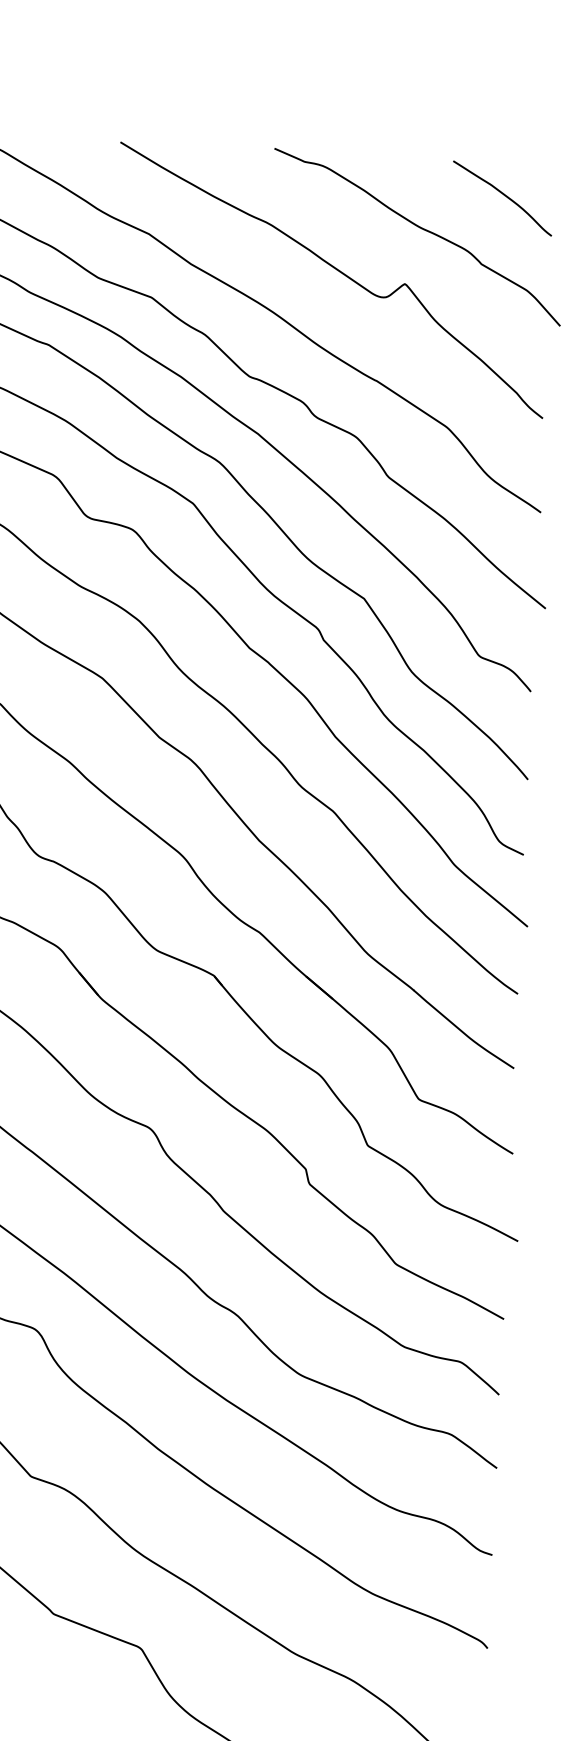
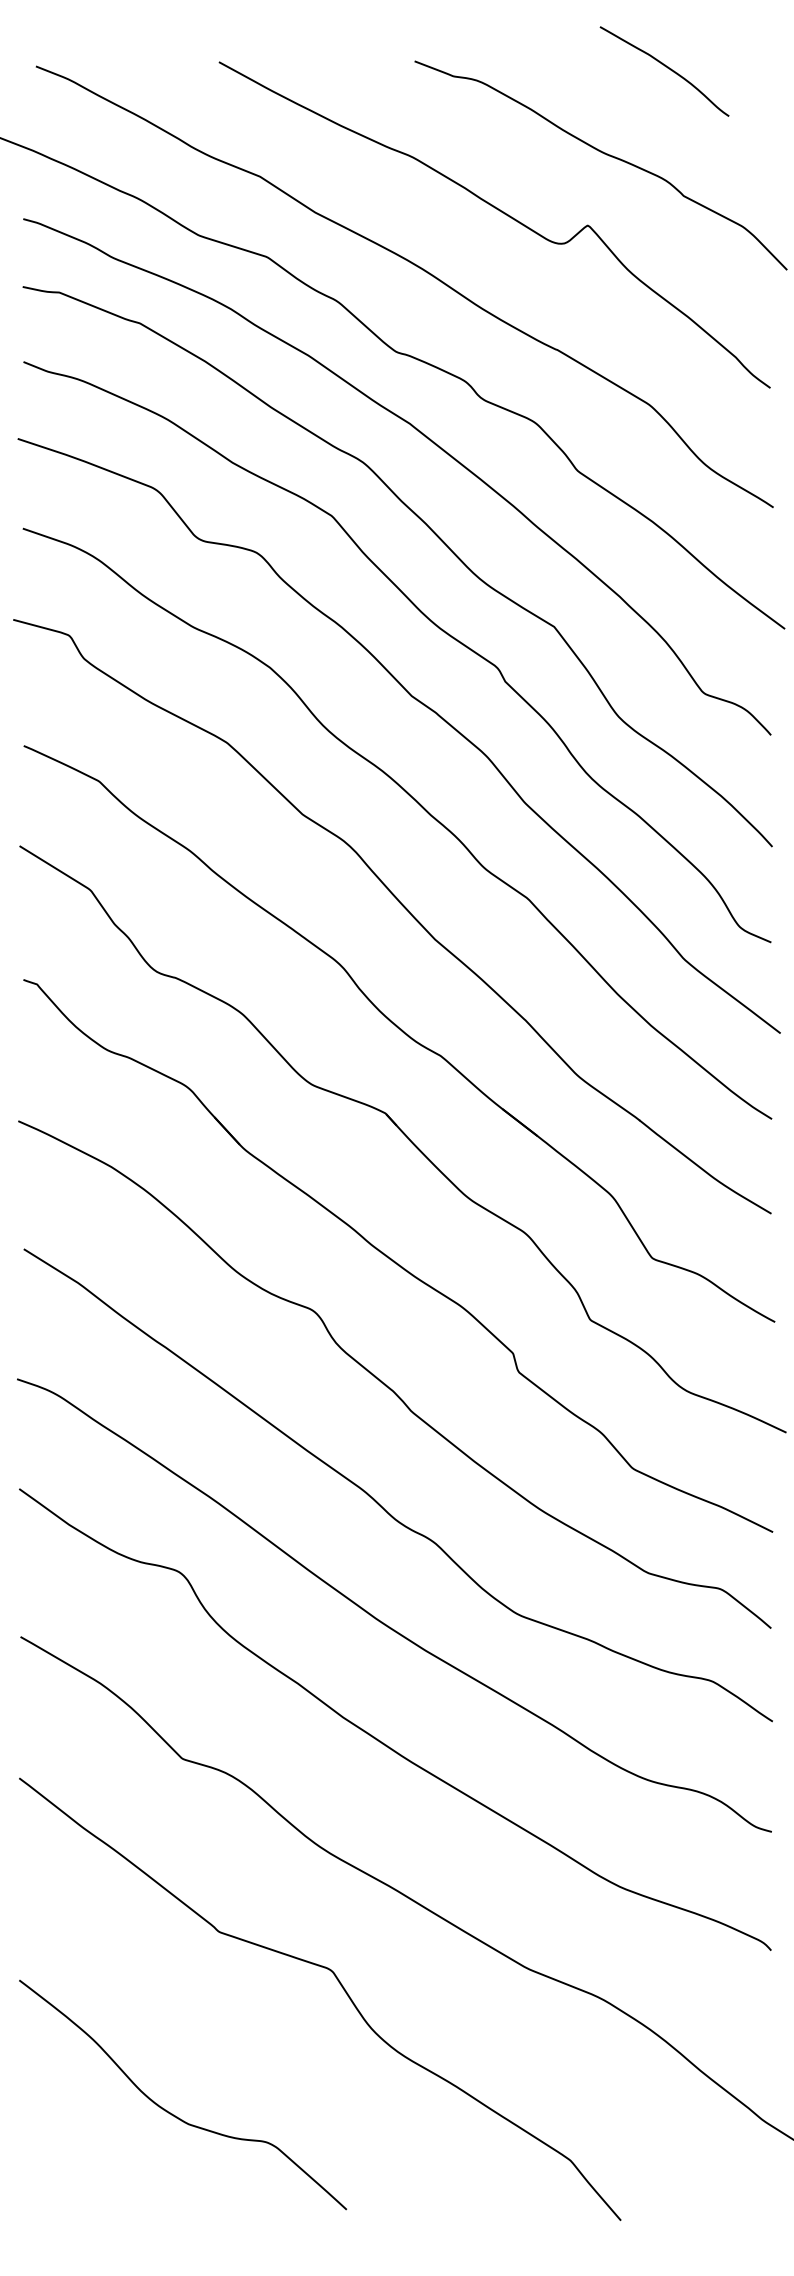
curve: (504, 196) -> (667, 68), moved

